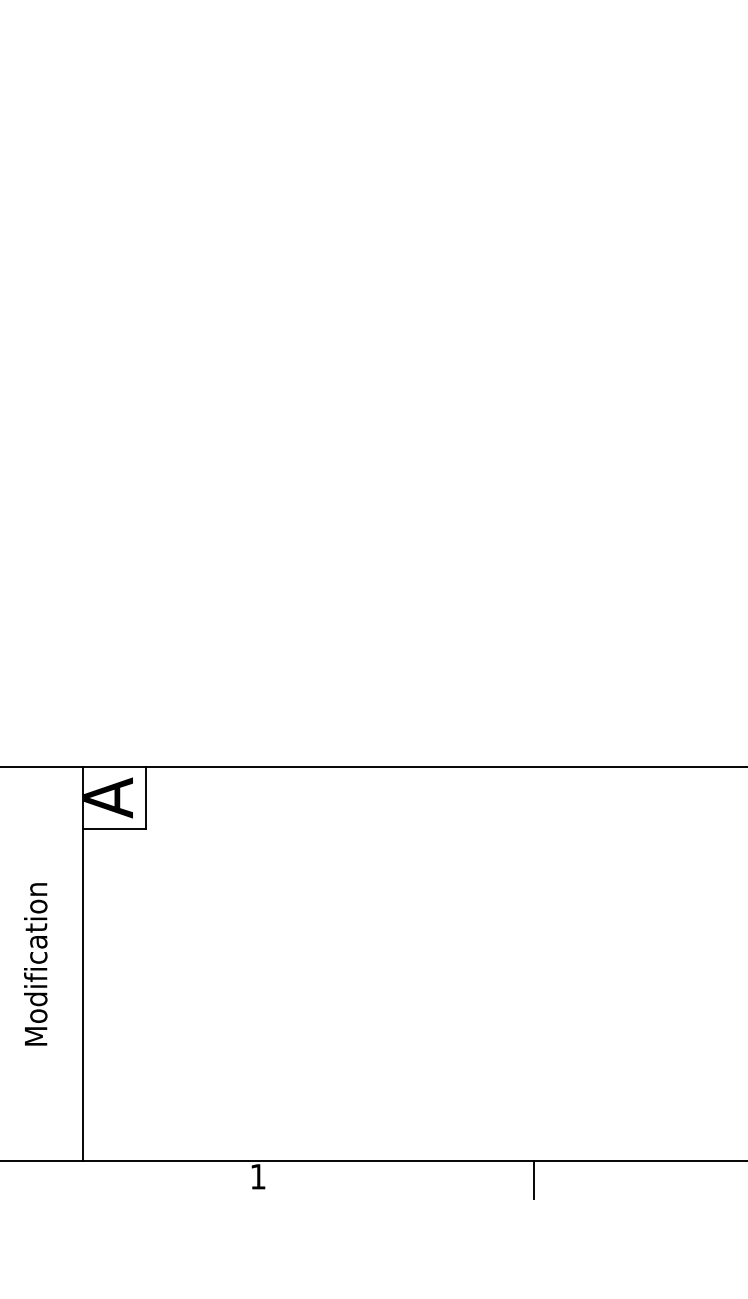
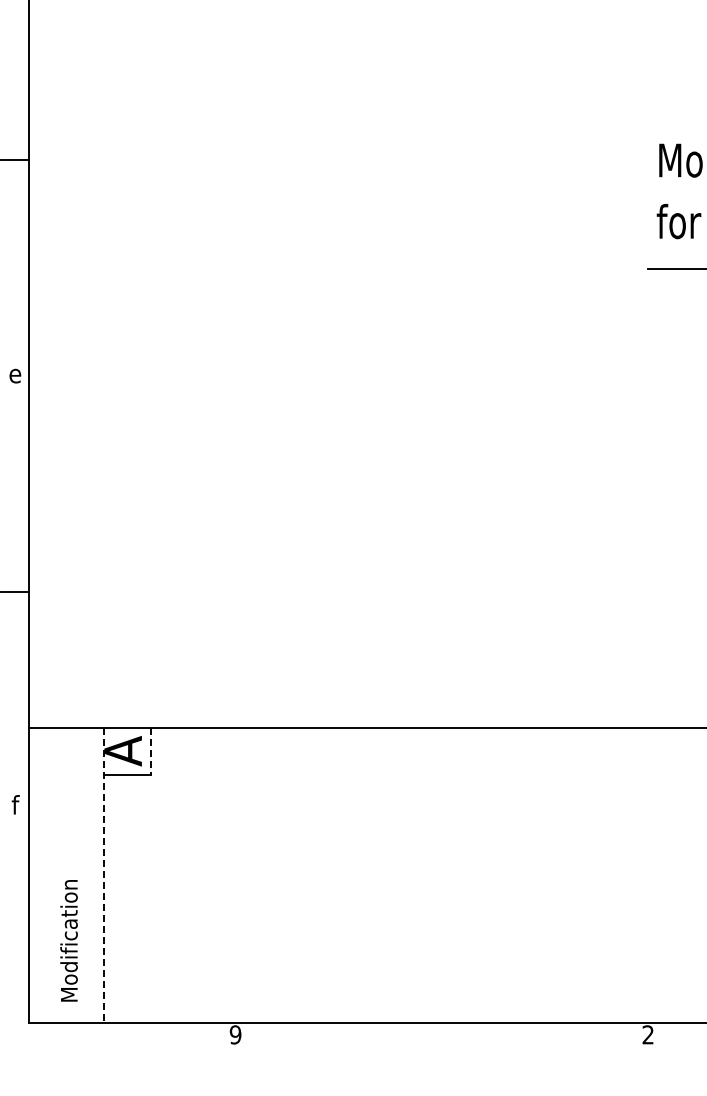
line: (145, 798) -> (151, 751), solid -> dashed
text: (34, 963) -> (68, 940), moved
line: (83, 963) -> (104, 875), solid -> dashed
text: (257, 1176) -> (235, 1034), 1 -> 9
line: (533, 1180) -> (441, 1037), removed

